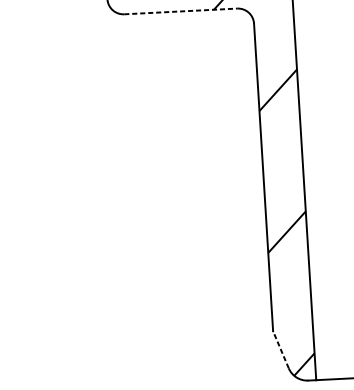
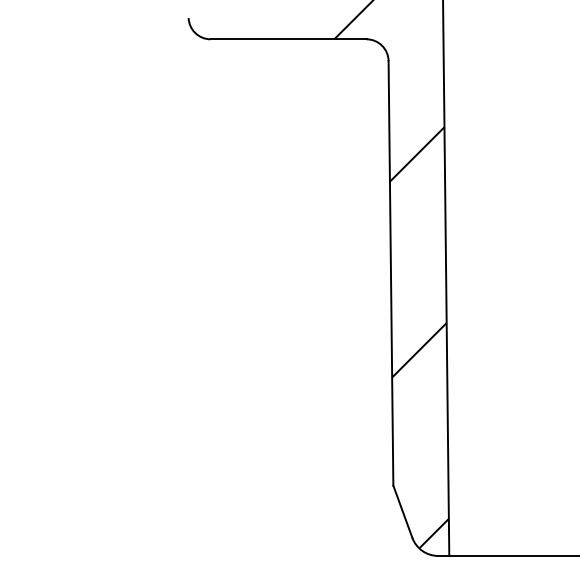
line: (180, 11) -> (288, 39), dashed -> solid
line: (280, 349) -> (402, 511), dashed -> solid

